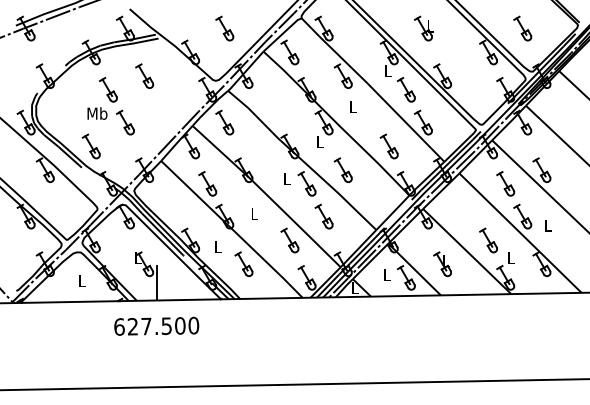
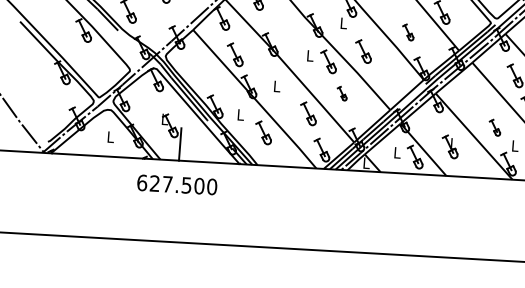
part: (388, 146) -> (407, 32), size x0.7
part: (323, 216) -> (341, 93), size x0.6
part: (488, 240) -> (494, 127), size x0.7

